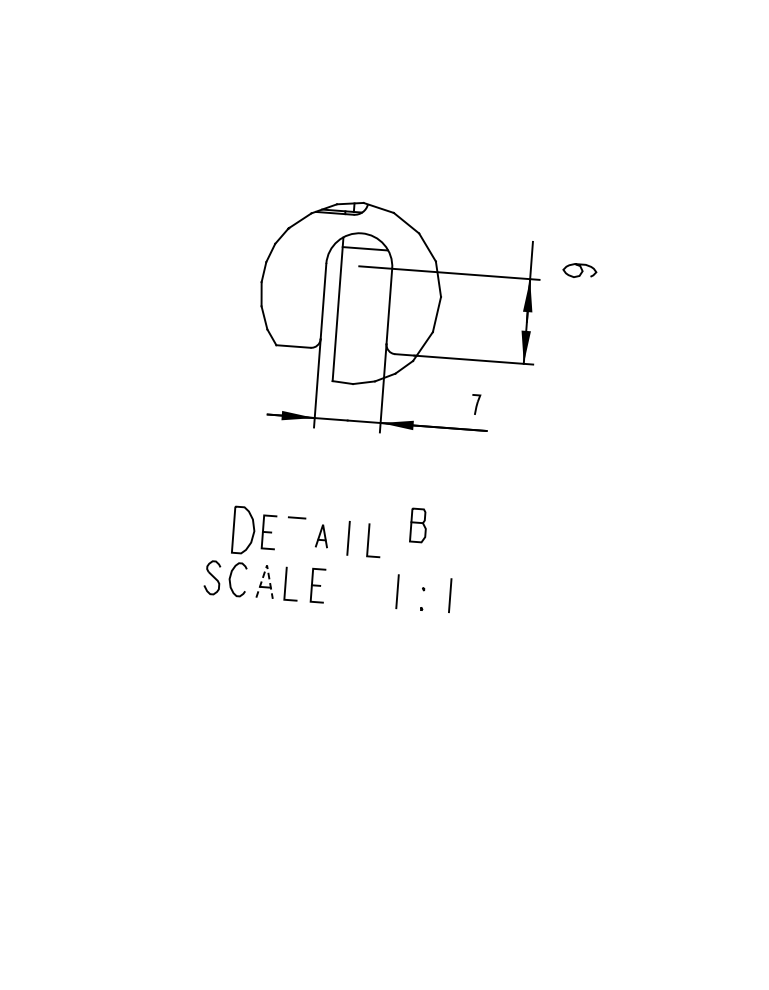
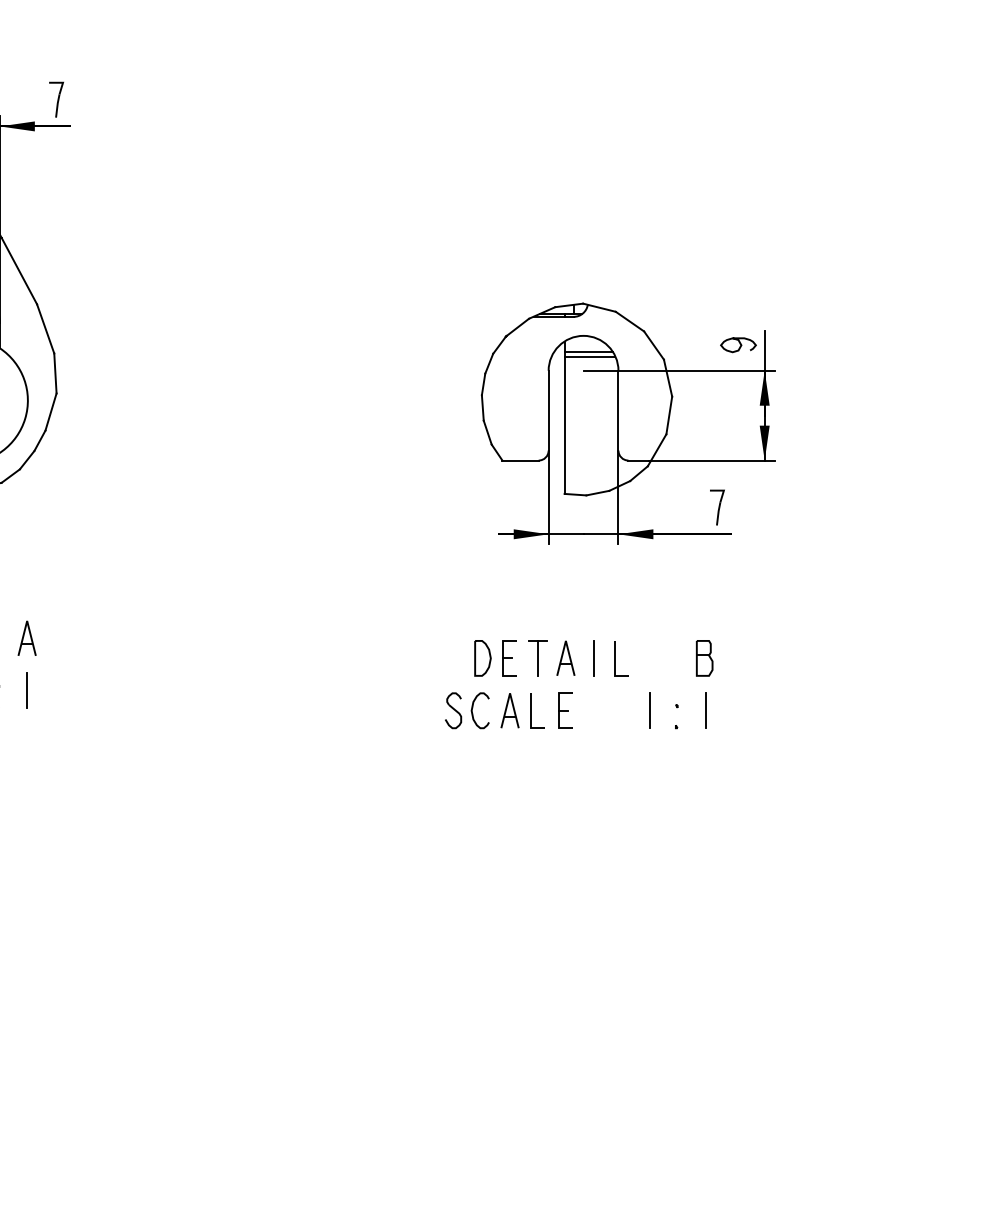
line: (365, 253) -> (589, 356), added
curve: (580, 270) -> (739, 344), moved
part: (475, 404) -> (717, 507), size x1.67
part: (418, 525) -> (704, 658), moved
part: (243, 530) -> (482, 658), size x0.71
line: (295, 533) -> (537, 657), added
part: (321, 535) -> (565, 657), size x1.43
line: (267, 565) -> (510, 693), dashed -> solid

